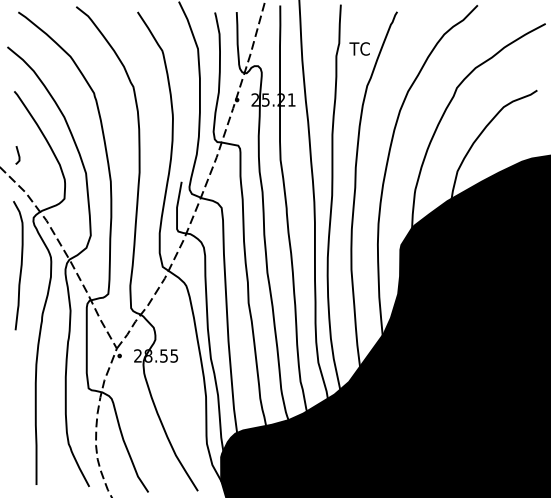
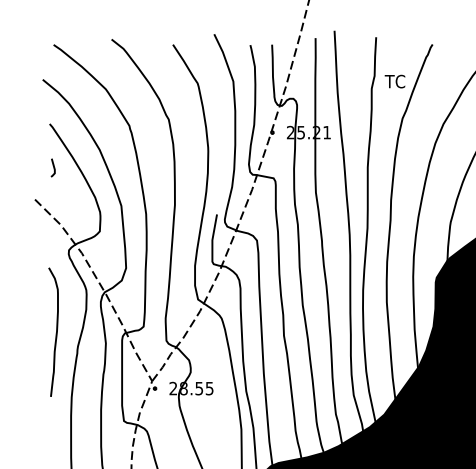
line: (17, 154) -> (52, 167), moved
curve: (20, 265) -> (55, 332), moved

